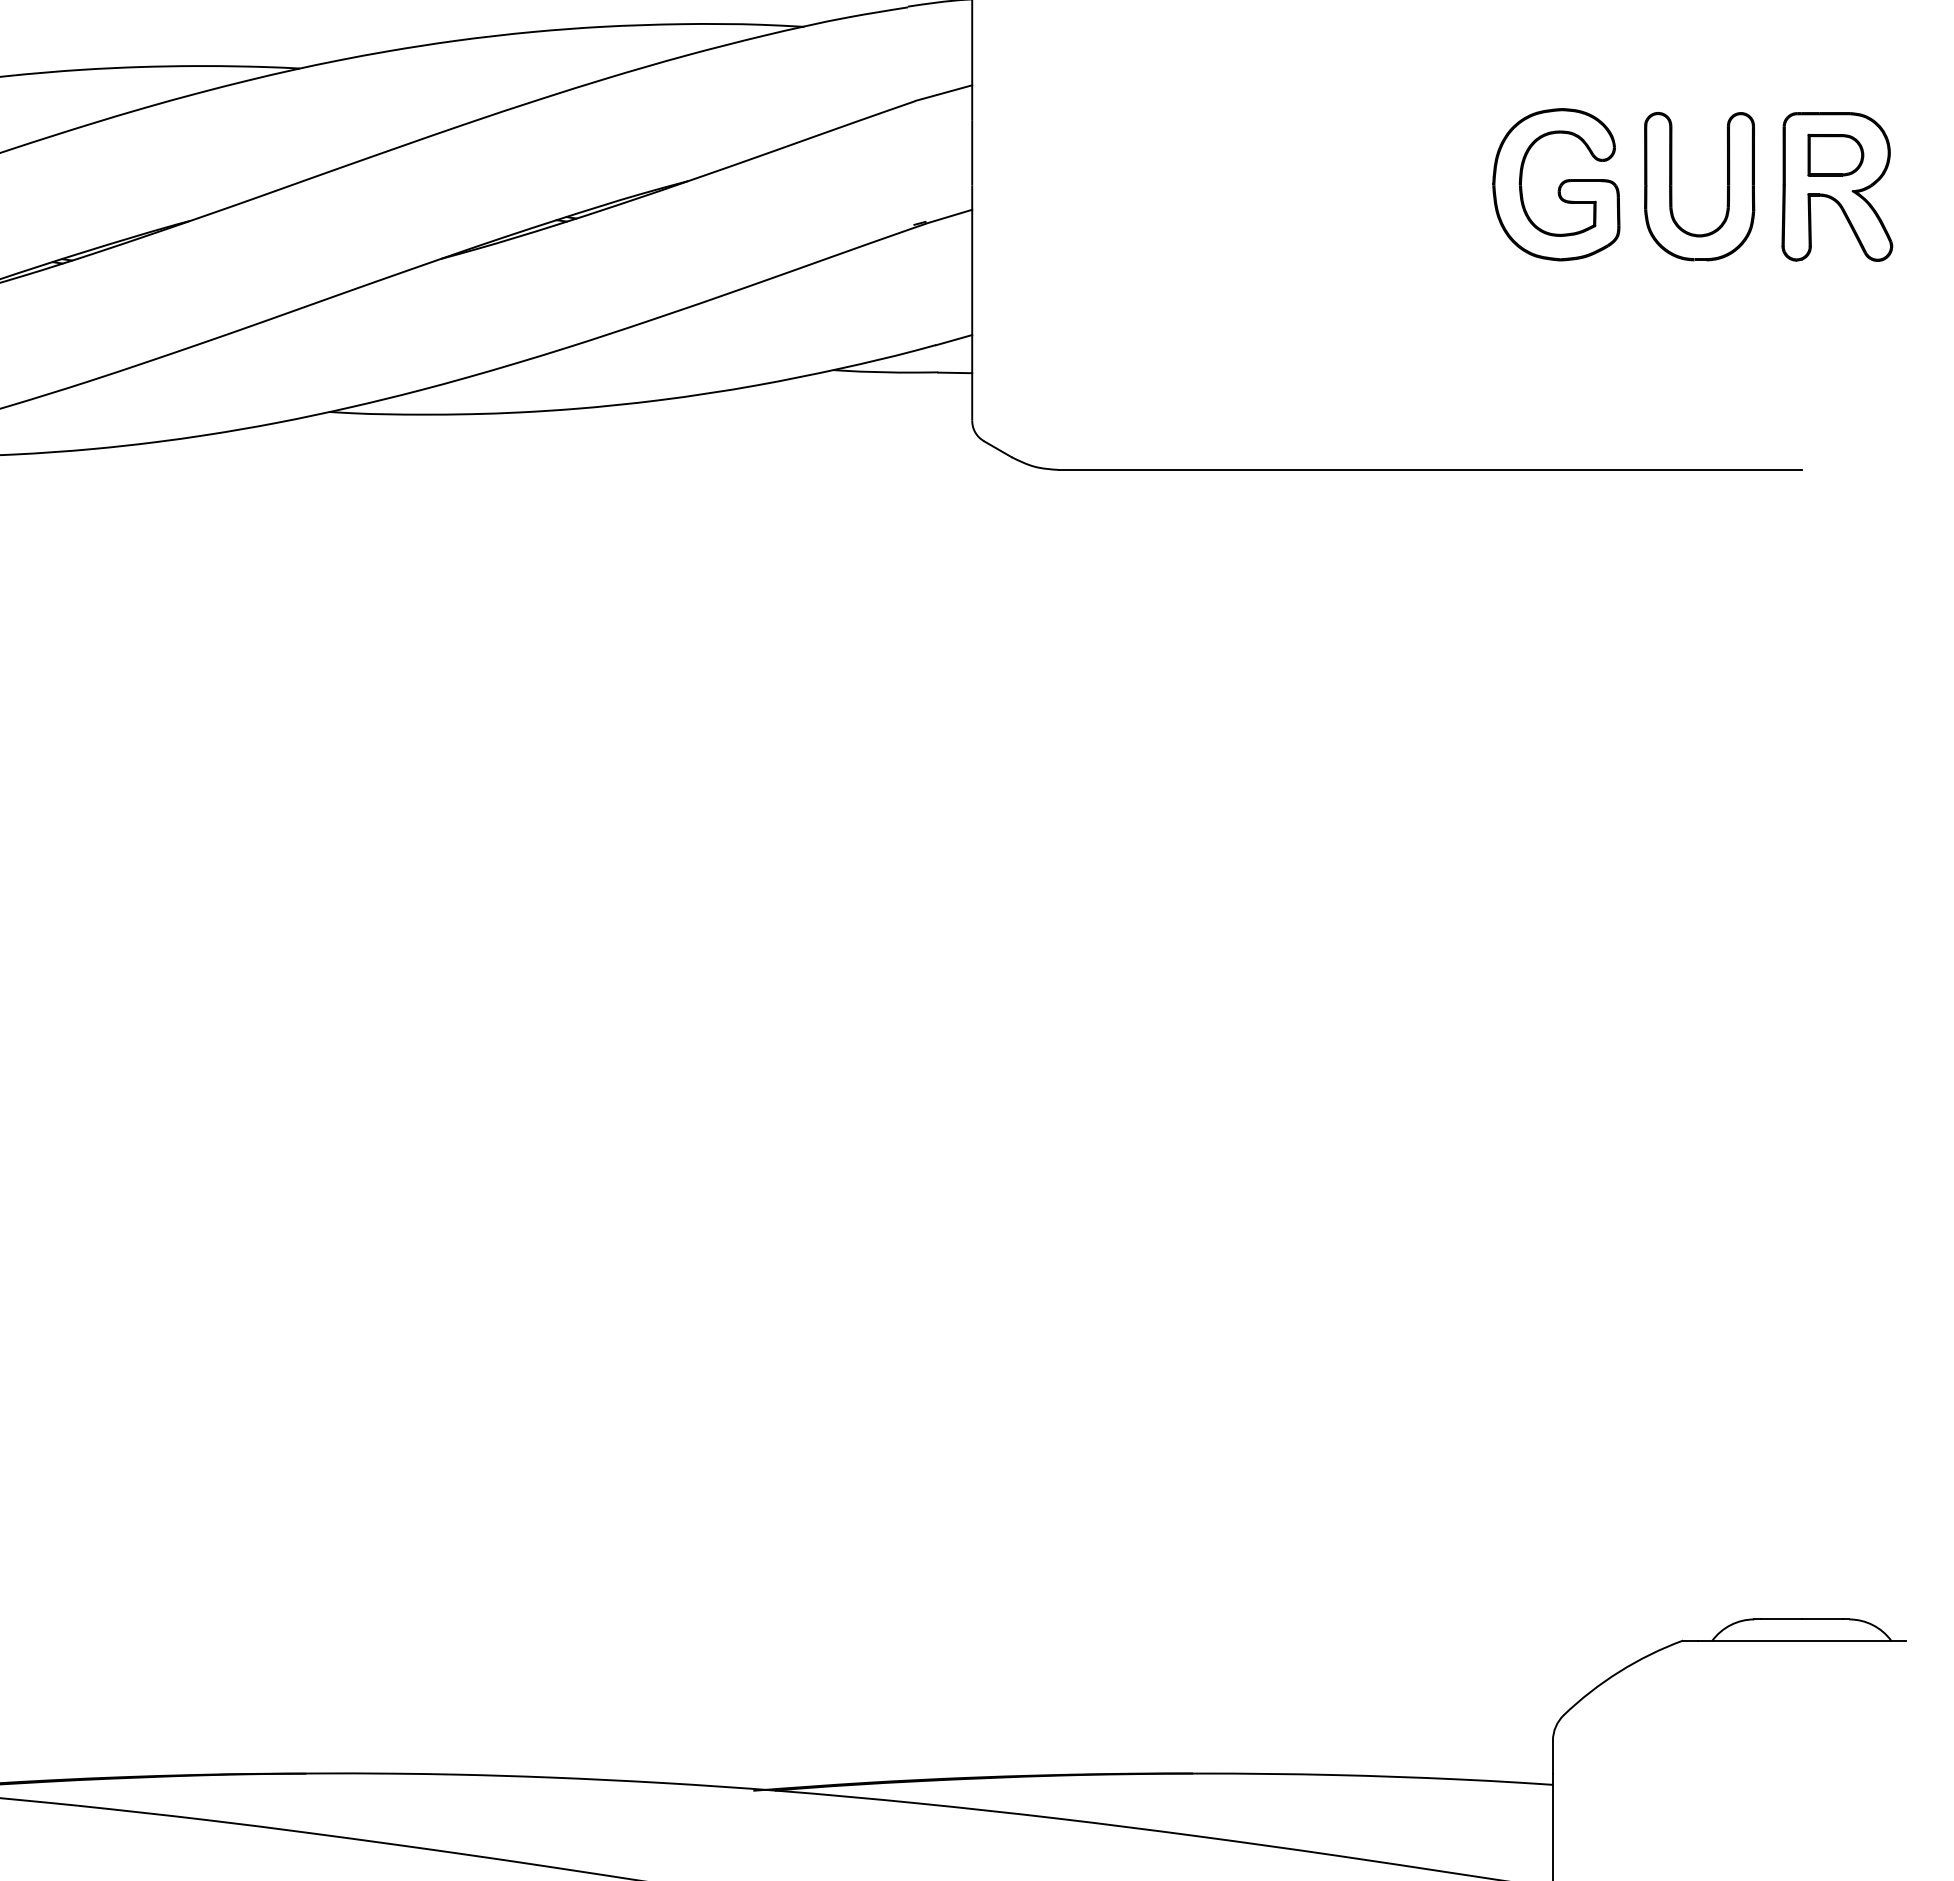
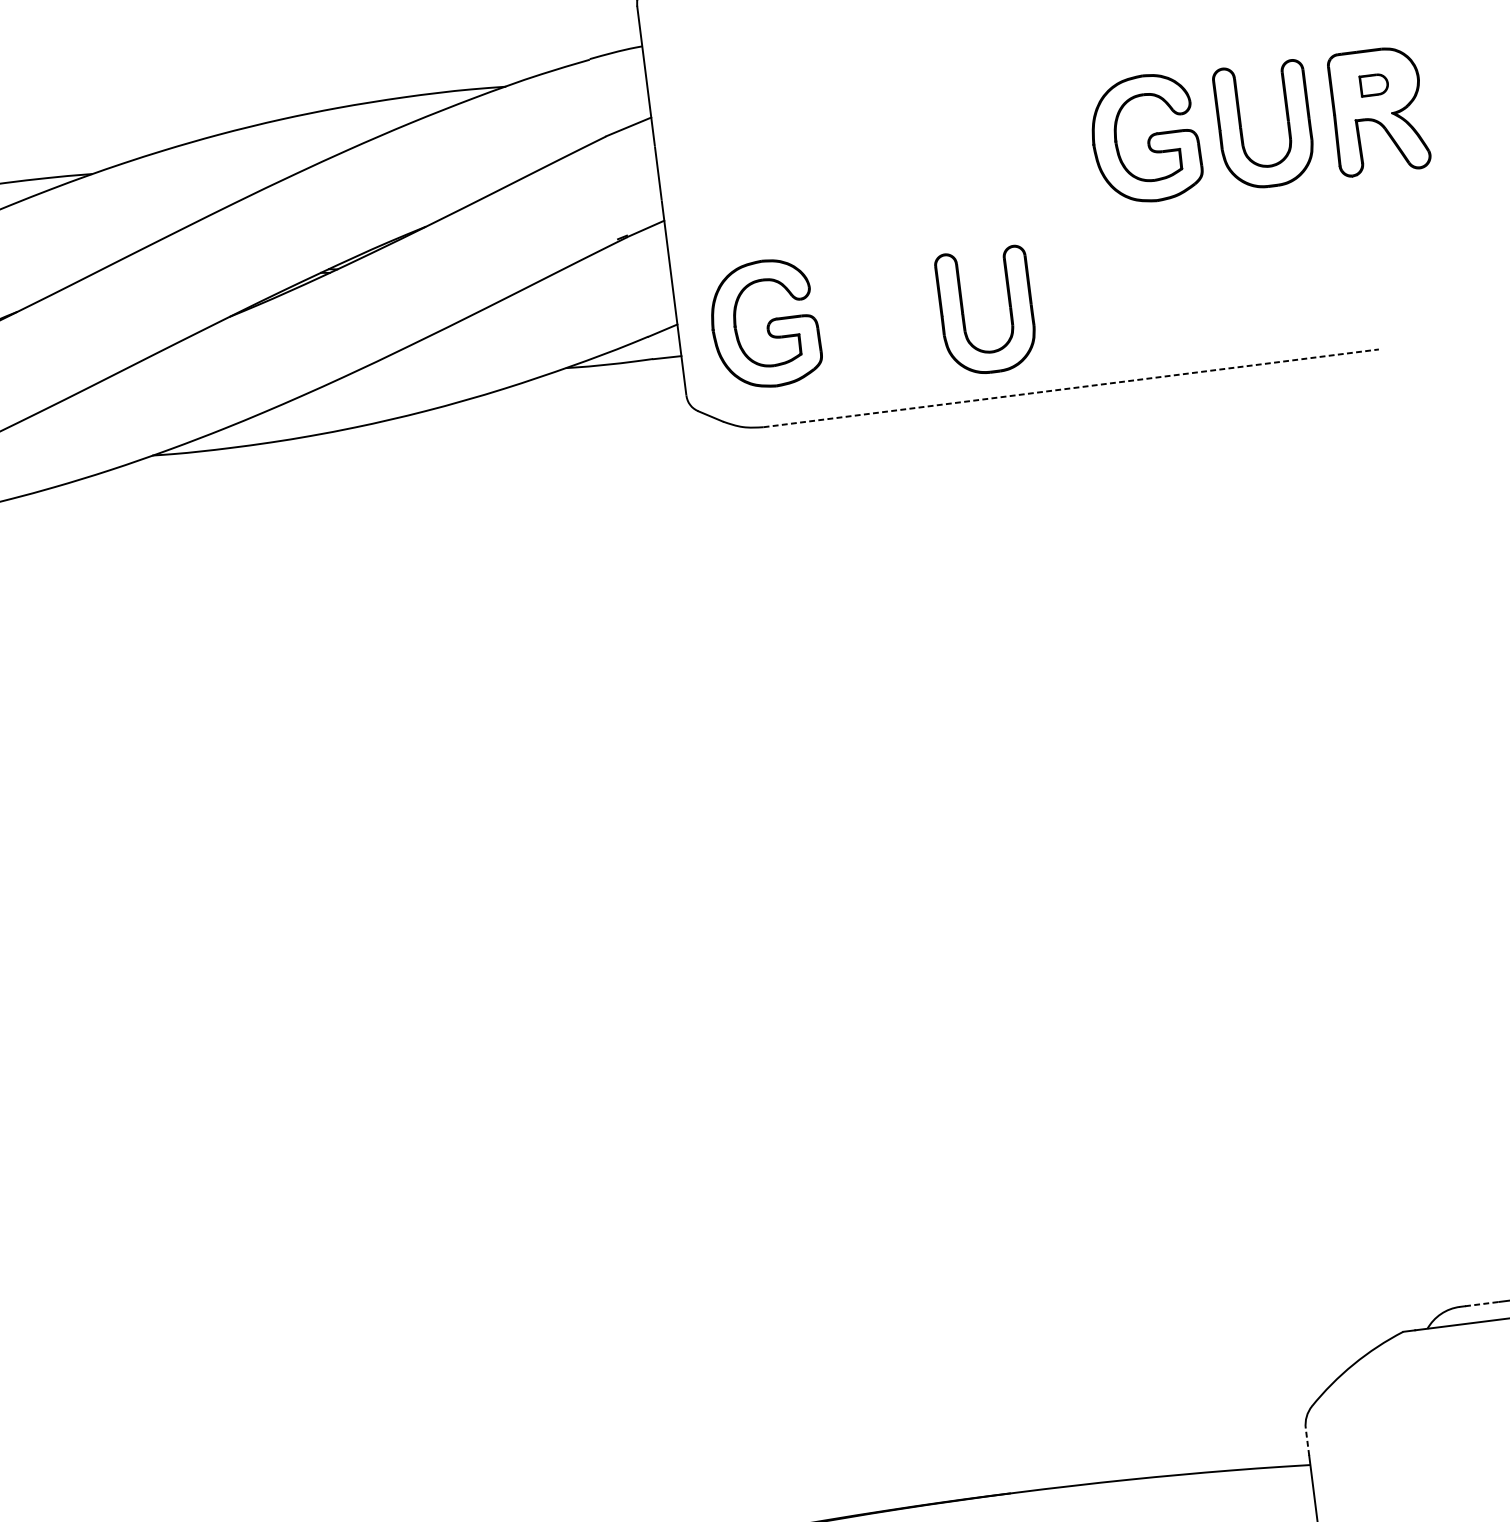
part: (1835, 154) -> (1373, 84), size x0.6
part: (1076, 347) -> (765, 323), added
part: (1314, 365) -> (964, 313), added
line: (1430, 469) -> (1071, 387), solid -> dashed
line: (1781, 1619) -> (1482, 1304), solid -> dashed
line: (1552, 1756) -> (1307, 1441), solid -> dashed

